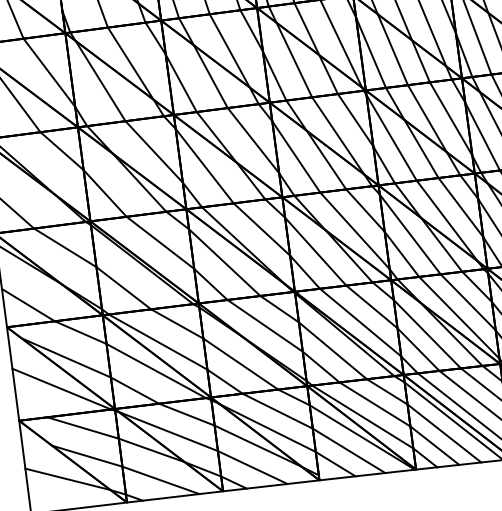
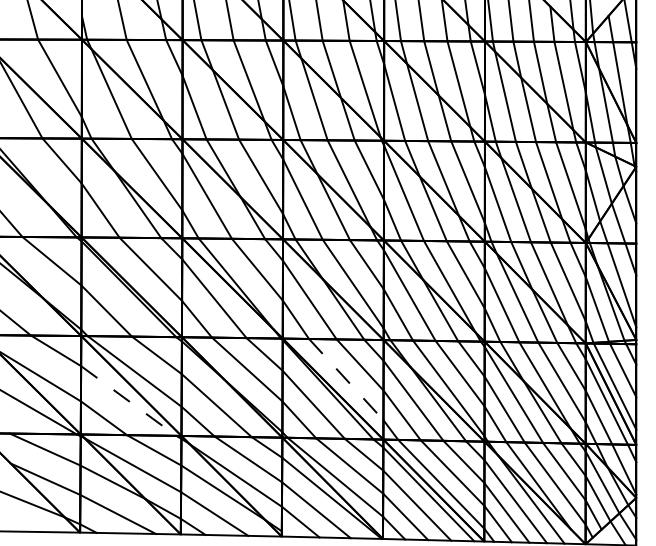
line: (360, 322) -> (346, 379), solid -> dashed
line: (156, 371) -> (128, 401), solid -> dashed

